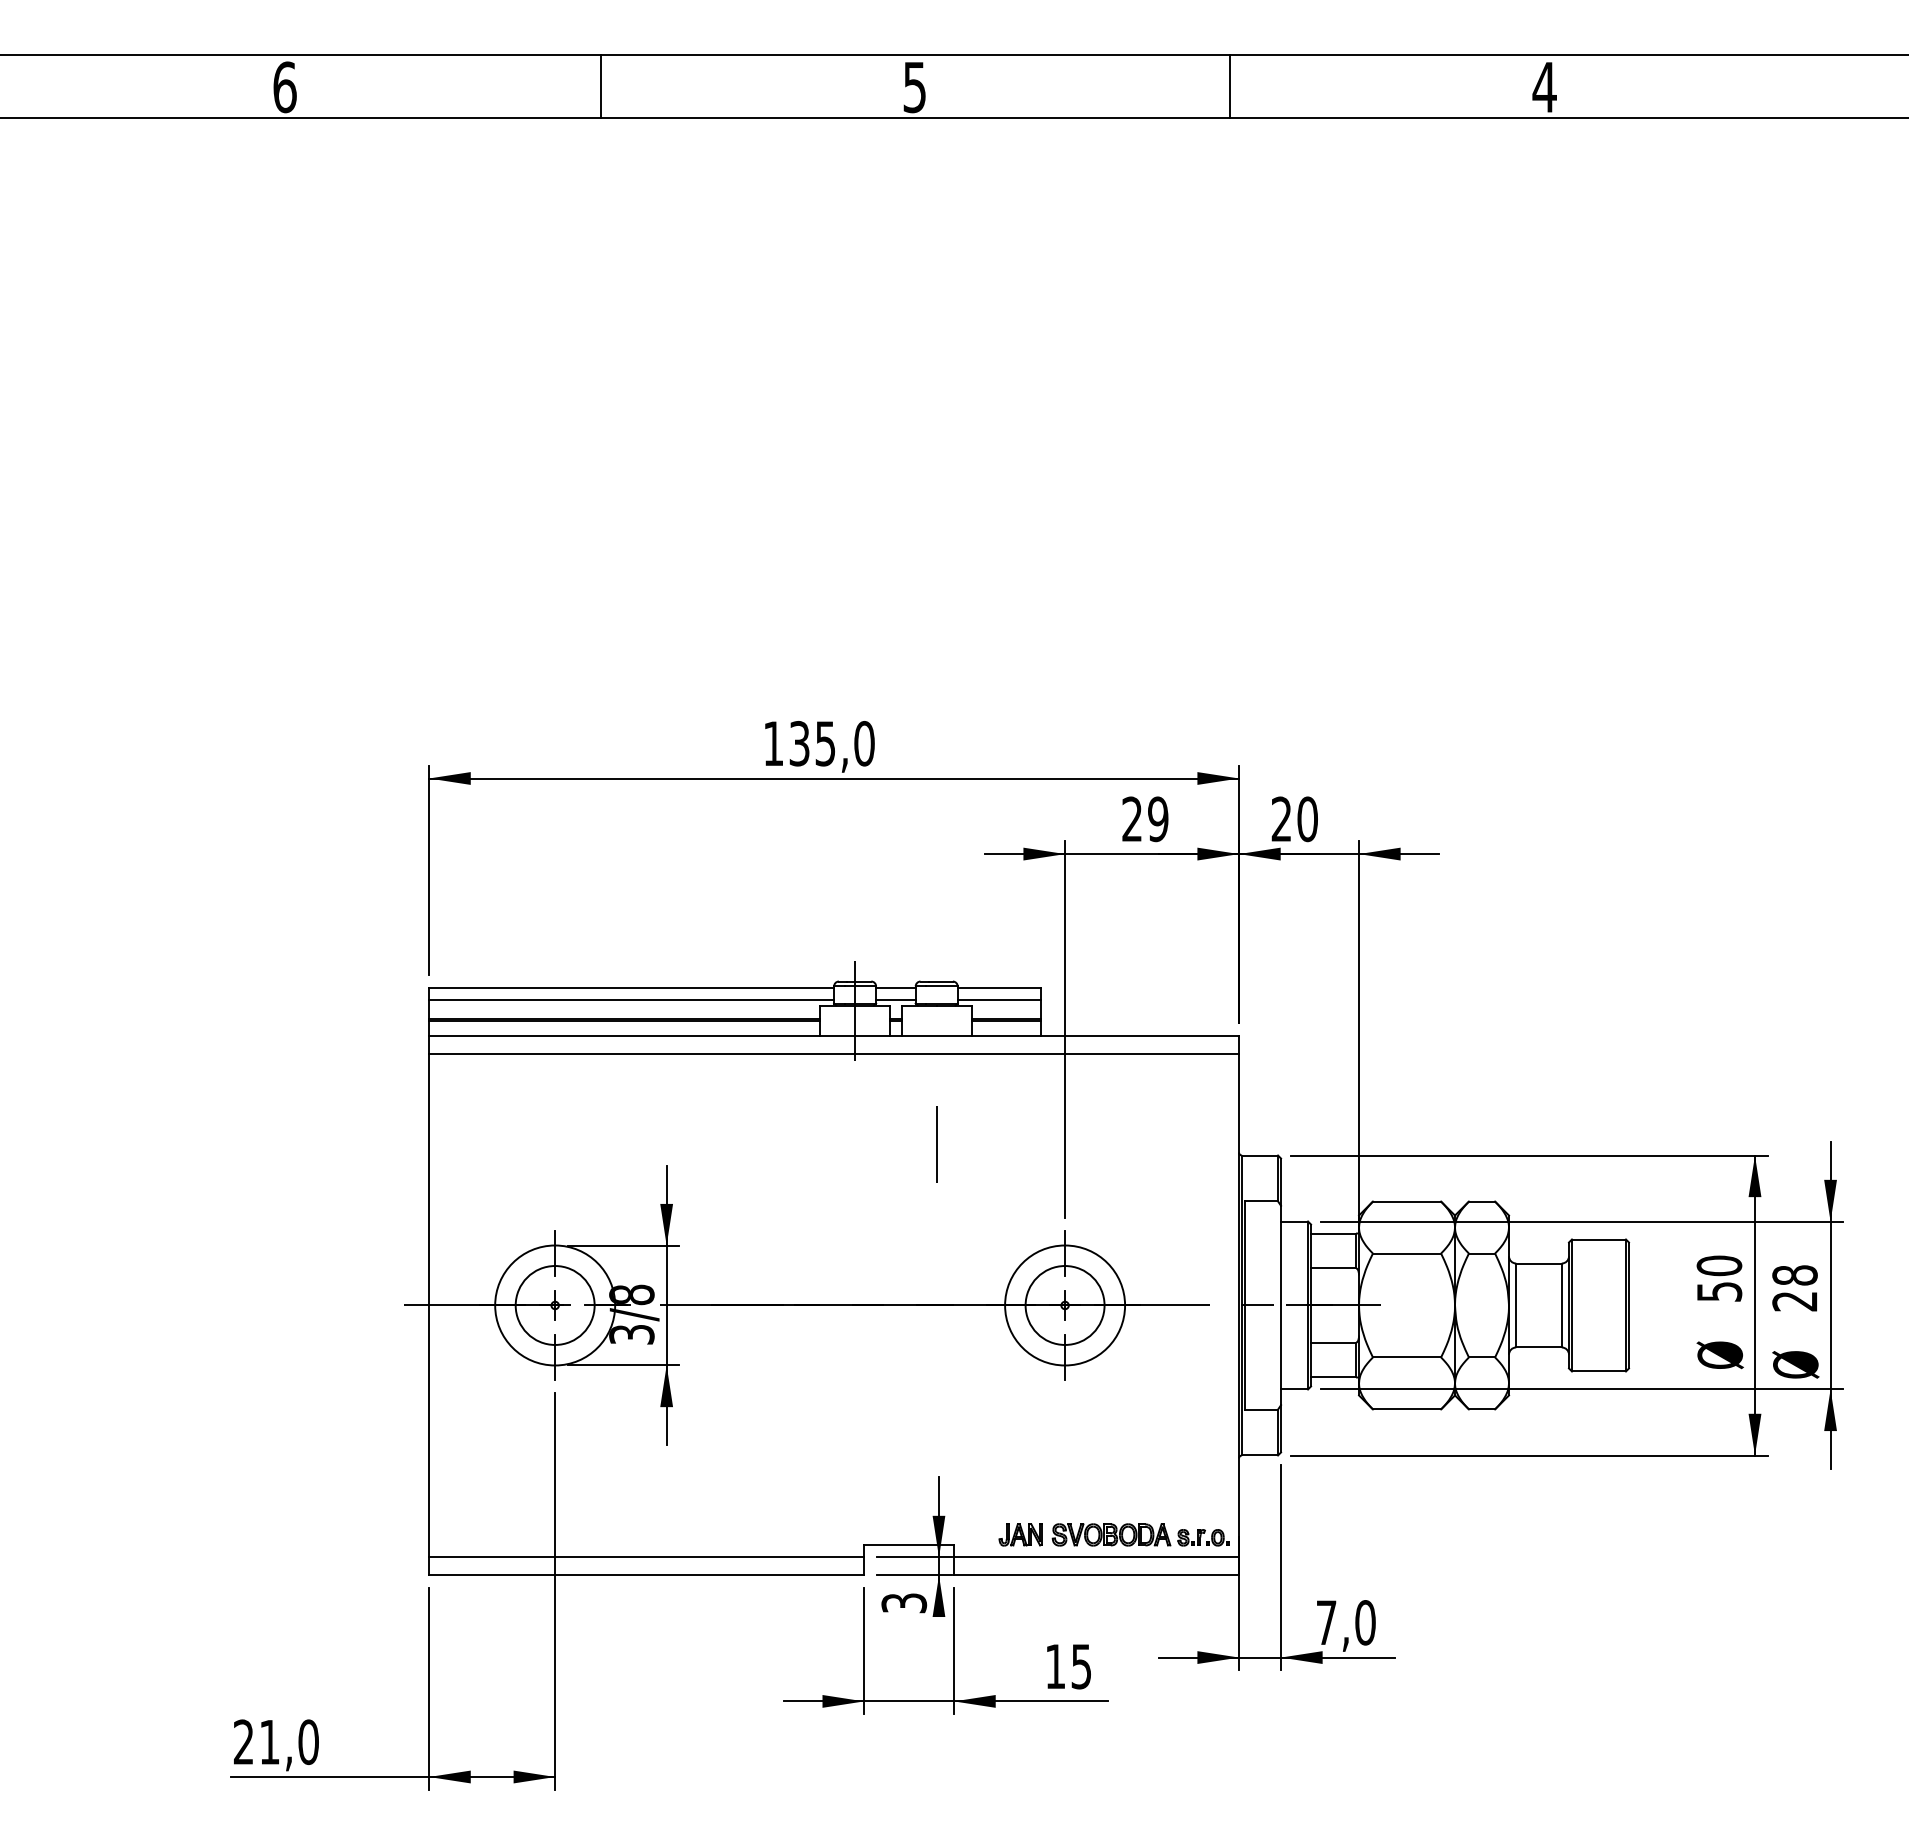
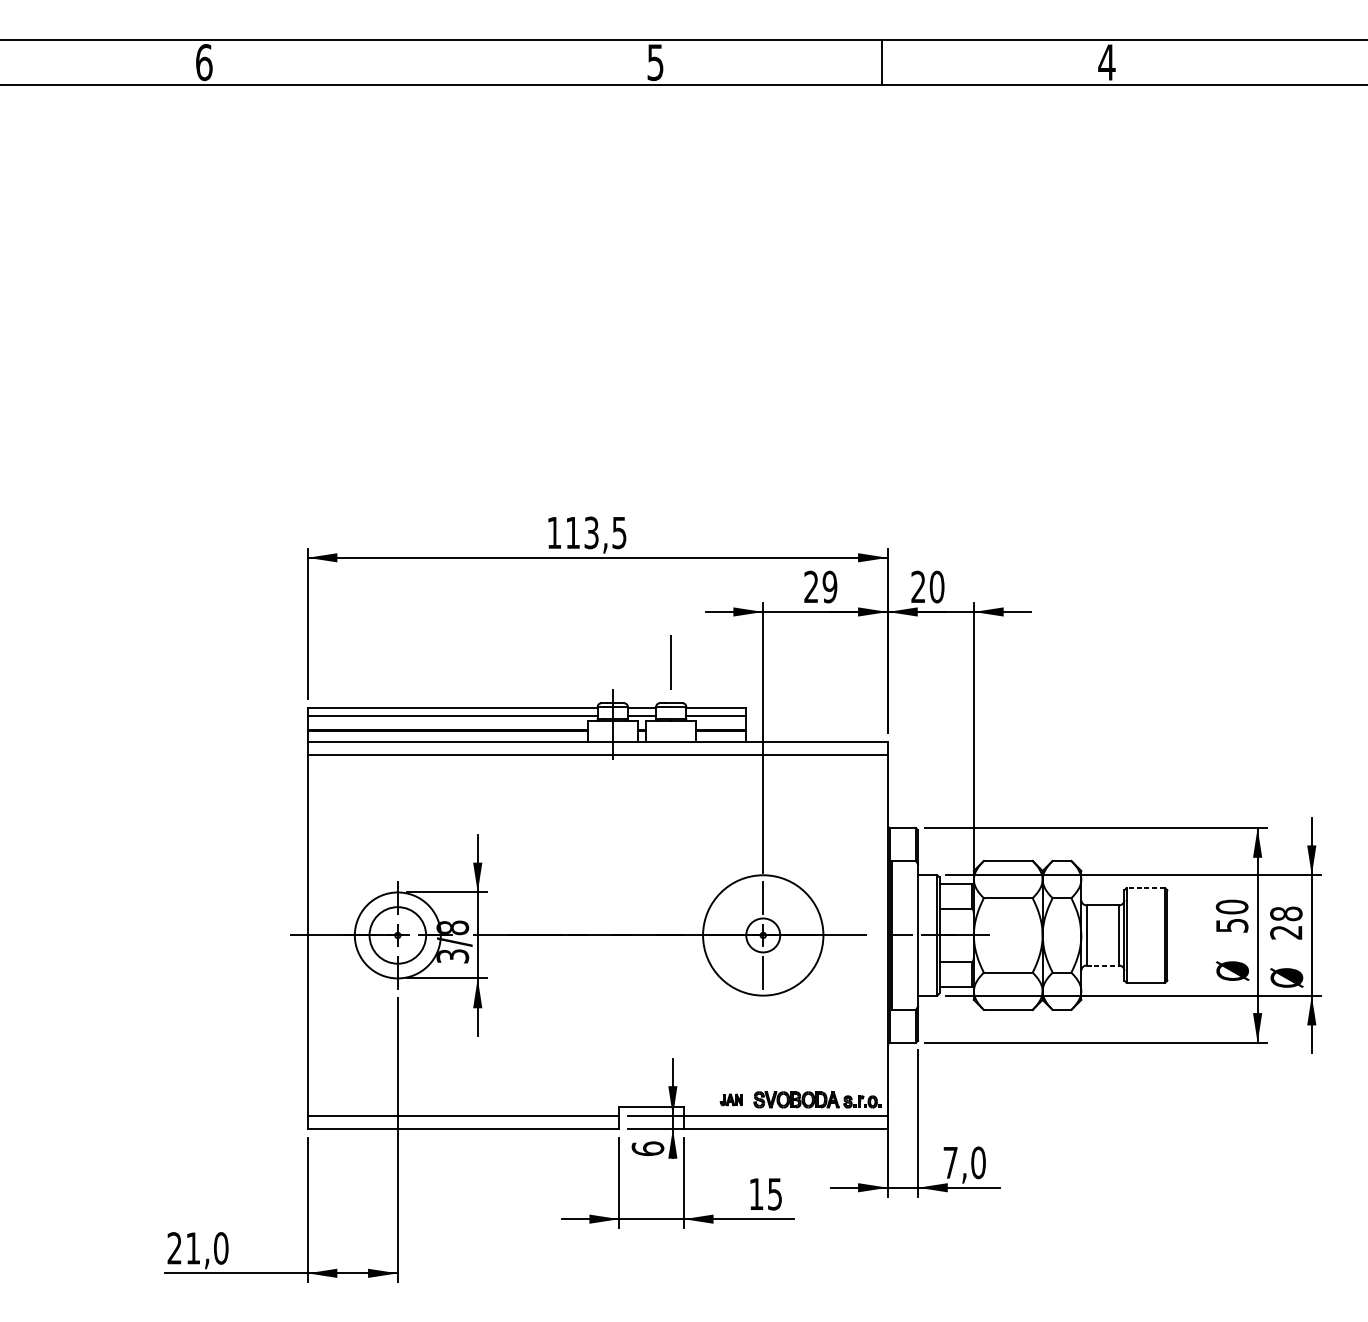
line: (600, 86) -> (430, 61), removed
text: (831, 743) -> (595, 532), 135,0 -> 113,5
line: (936, 1144) -> (671, 662), moved
line: (1598, 1239) -> (1145, 888), solid -> dashed
circle: (1064, 1305) -> (762, 935), size x0.6
circle: (1065, 1305) -> (763, 935), size x1.4
line: (1539, 1347) -> (1103, 965), solid -> dashed
part: (1020, 1534) -> (731, 1099), size x0.7
text: (904, 1602) -> (648, 1148), 3 -> 6

